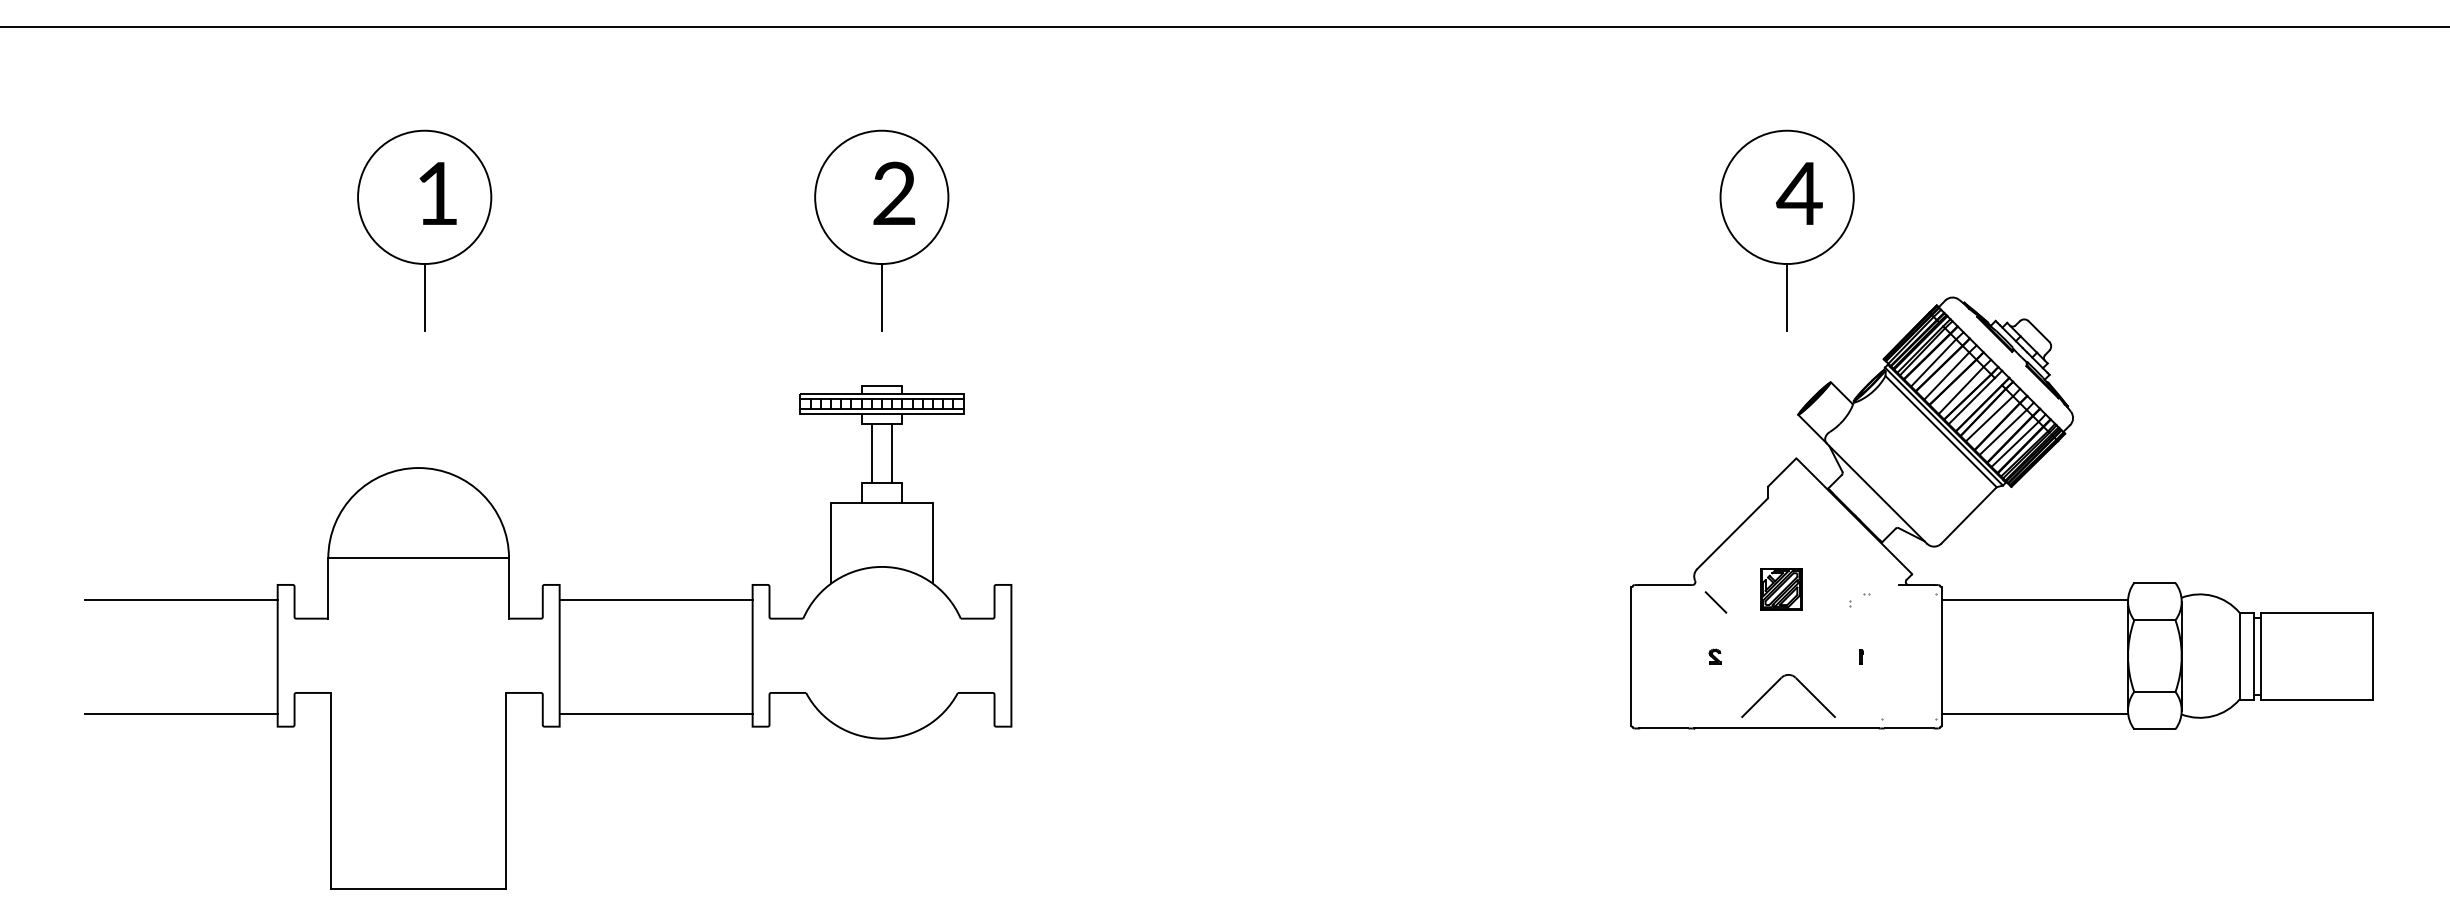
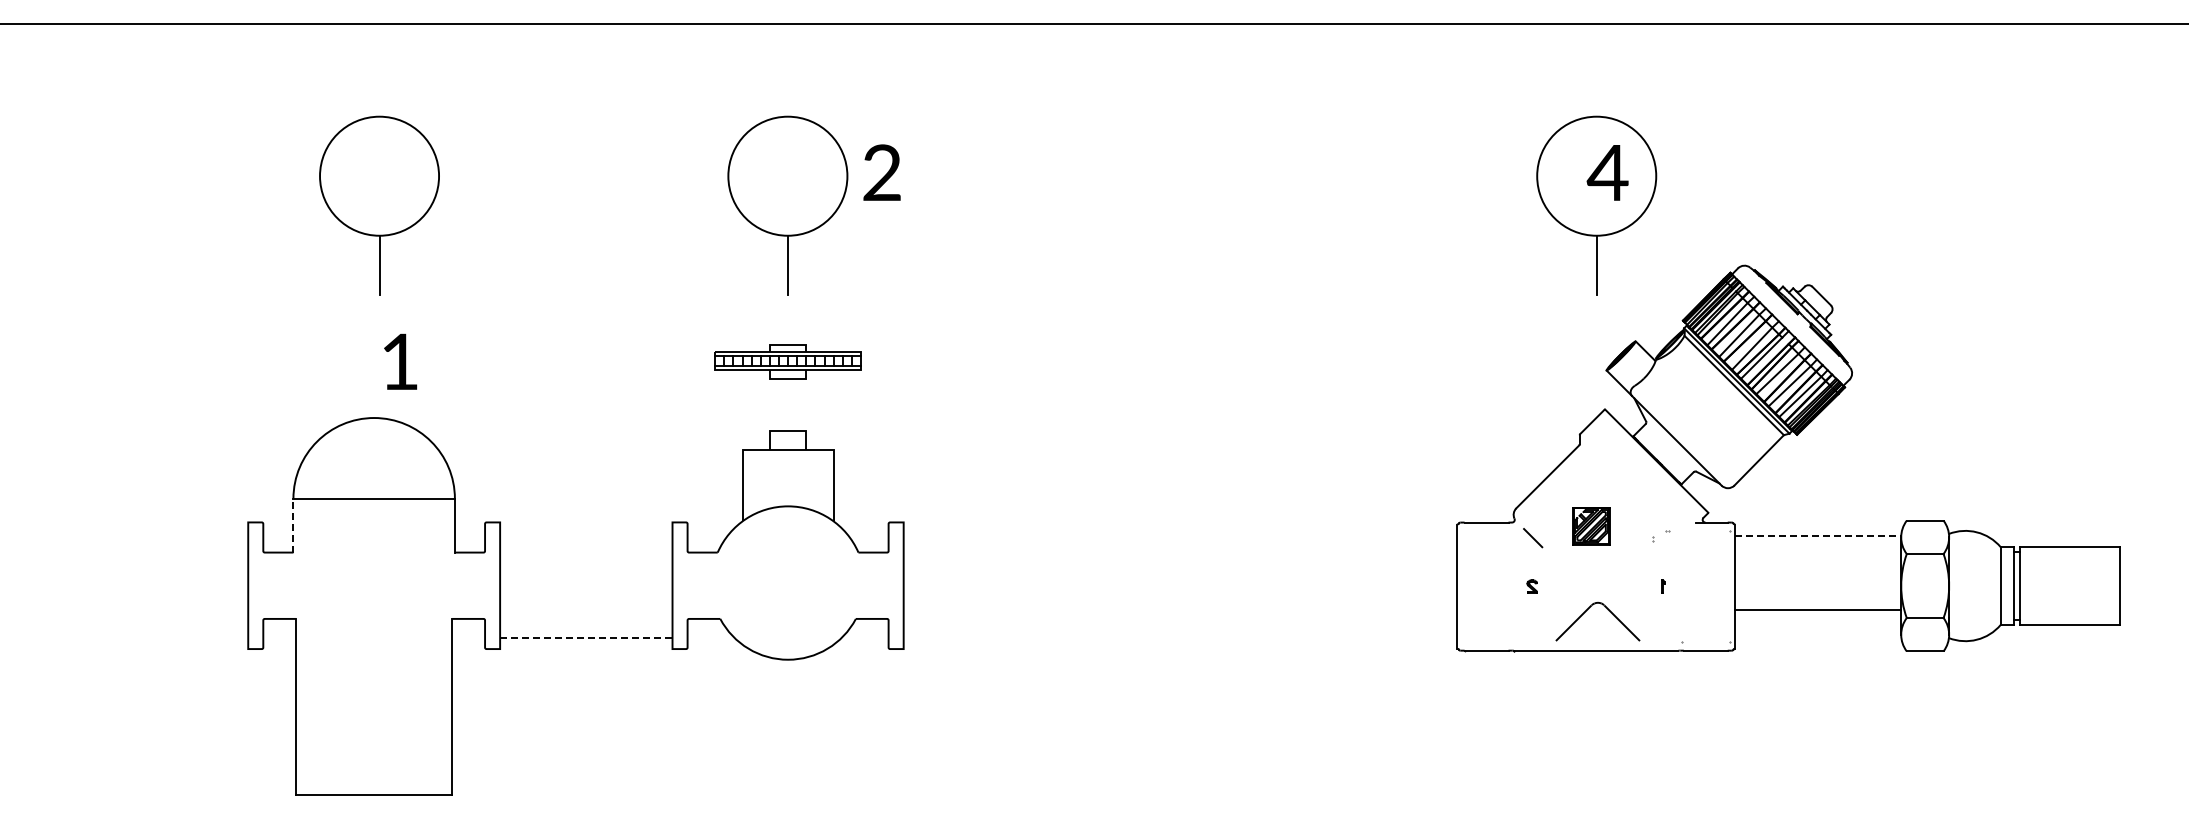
text: (438, 193) -> (400, 361), moved
text: (893, 193) -> (881, 172), moved
line: (871, 452) -> (778, 404), removed
line: (892, 452) -> (797, 404), removed
line: (328, 588) -> (293, 525), solid -> dashed
line: (180, 600) -> (161, 536), removed
line: (656, 600) -> (586, 536), removed
line: (2035, 600) -> (1818, 536), solid -> dashed
line: (180, 713) -> (161, 637), removed
line: (656, 713) -> (586, 637), solid -> dashed
line: (2035, 713) -> (1818, 609), moved

